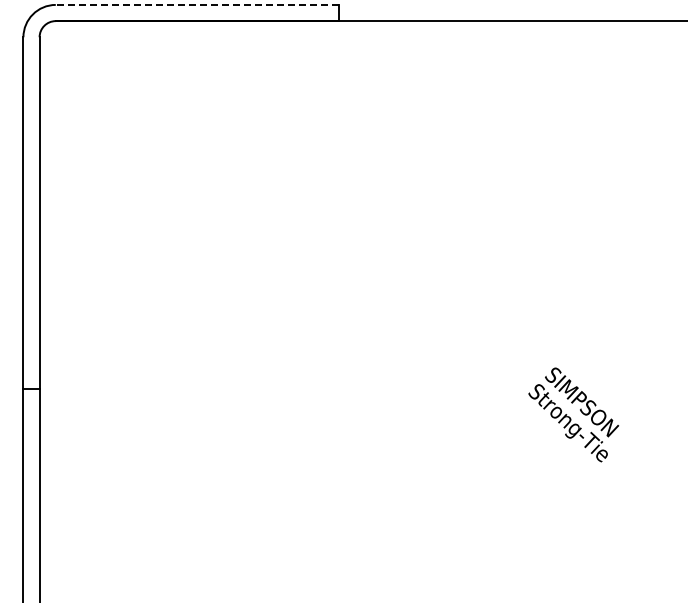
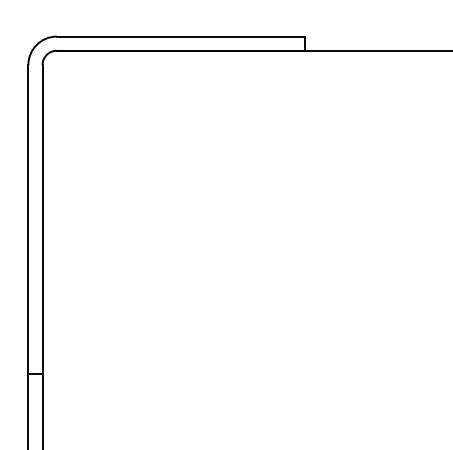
line: (196, 4) -> (180, 36), dashed -> solid

